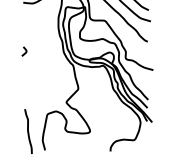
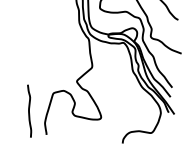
curve: (25, 51) -> (34, 17), removed

